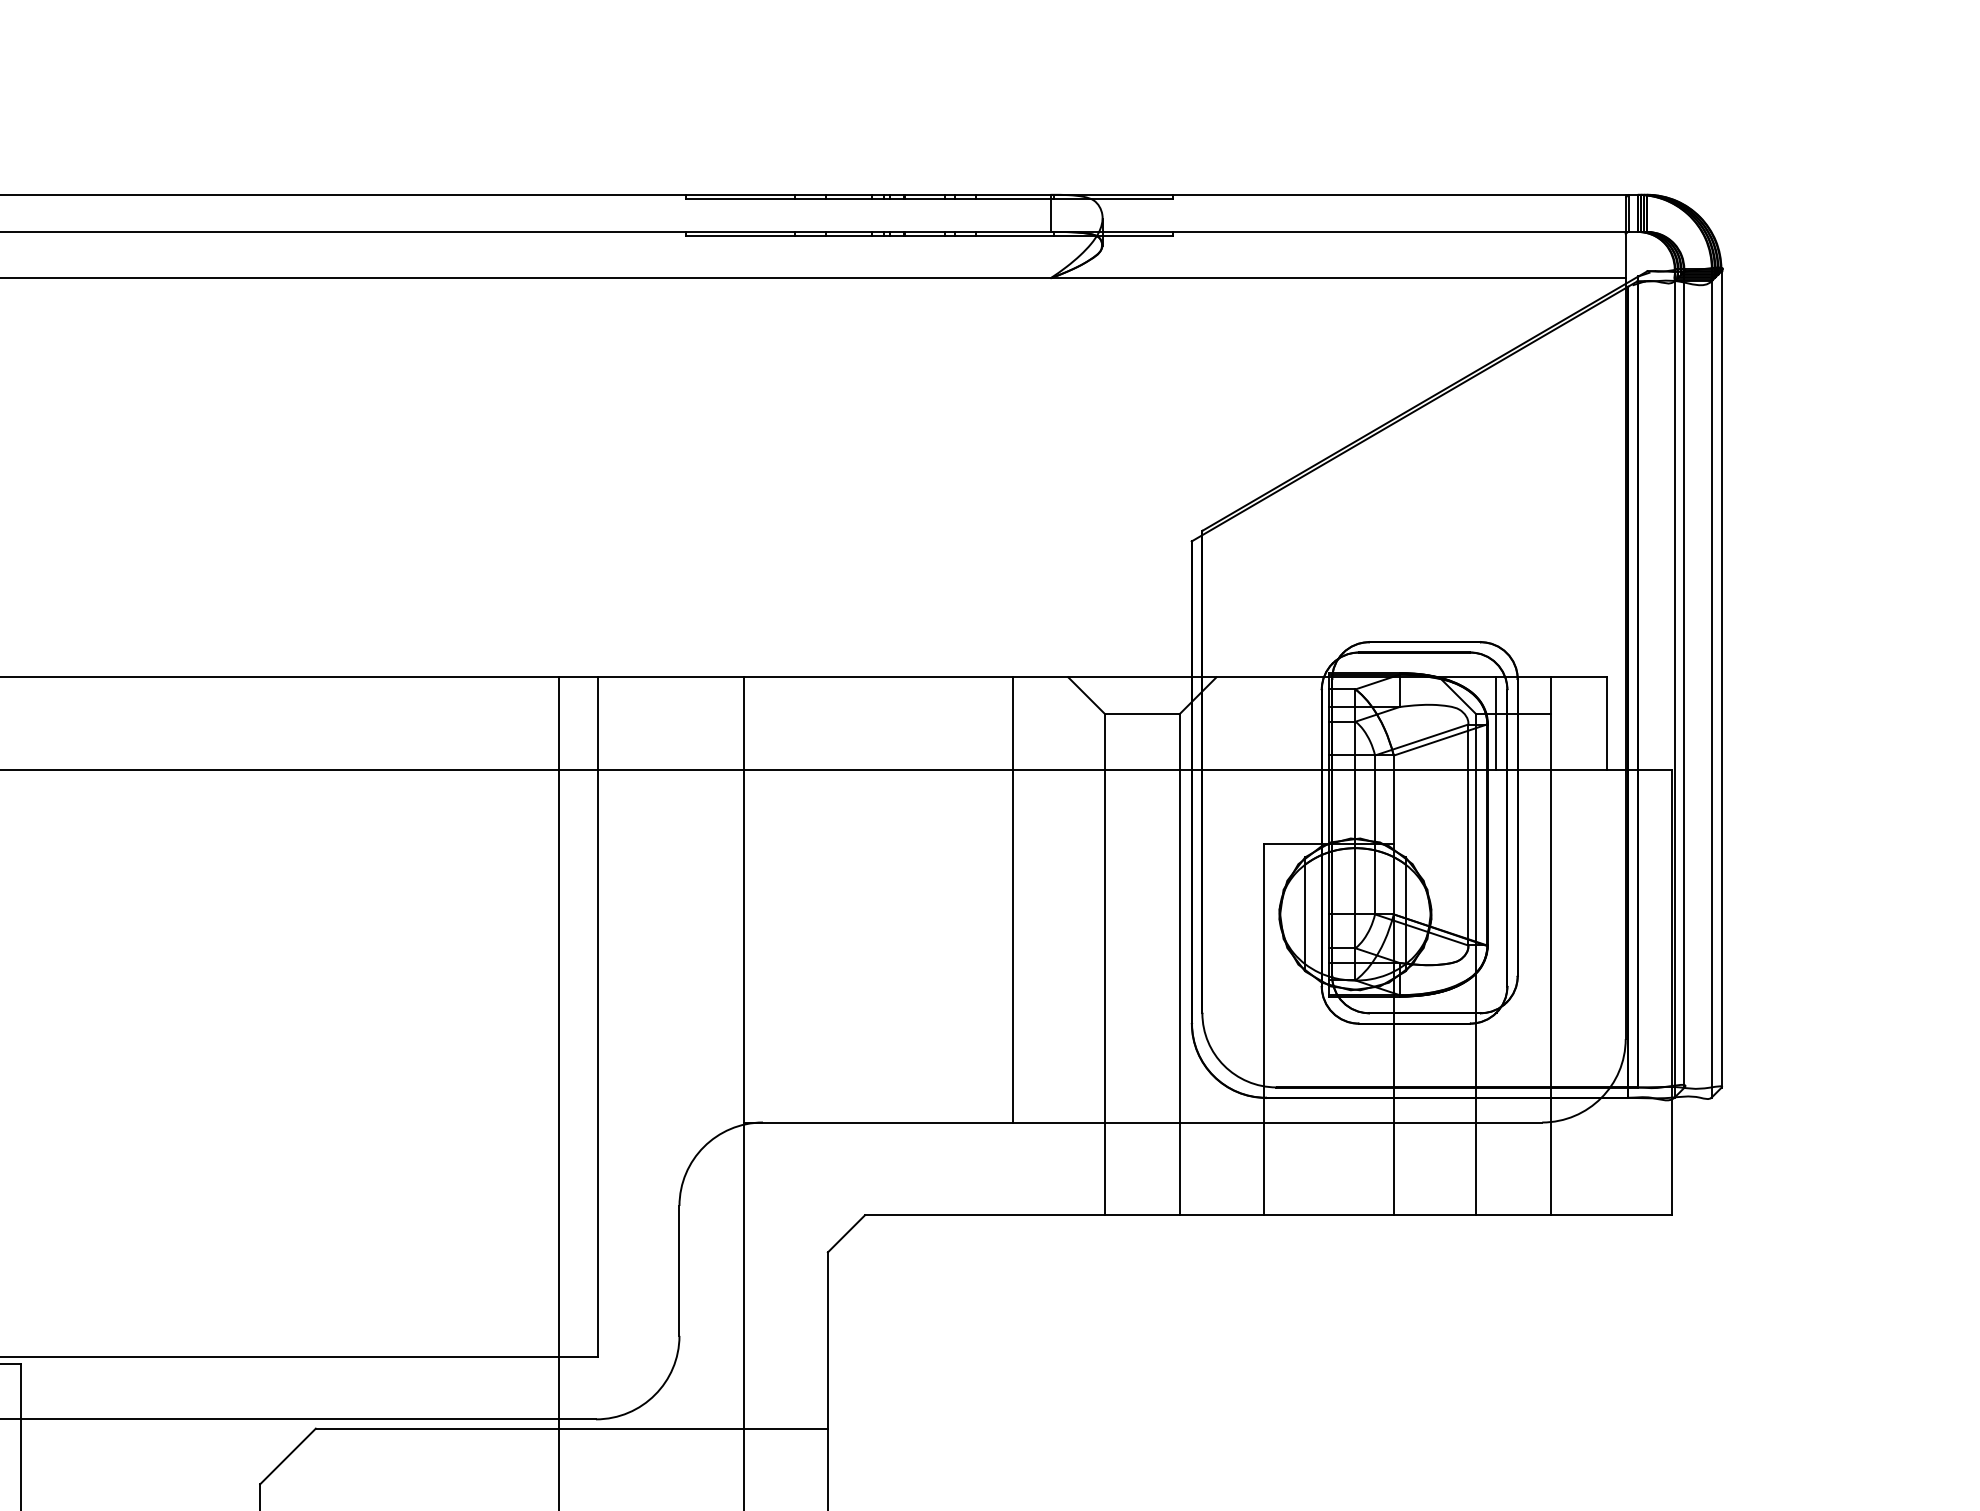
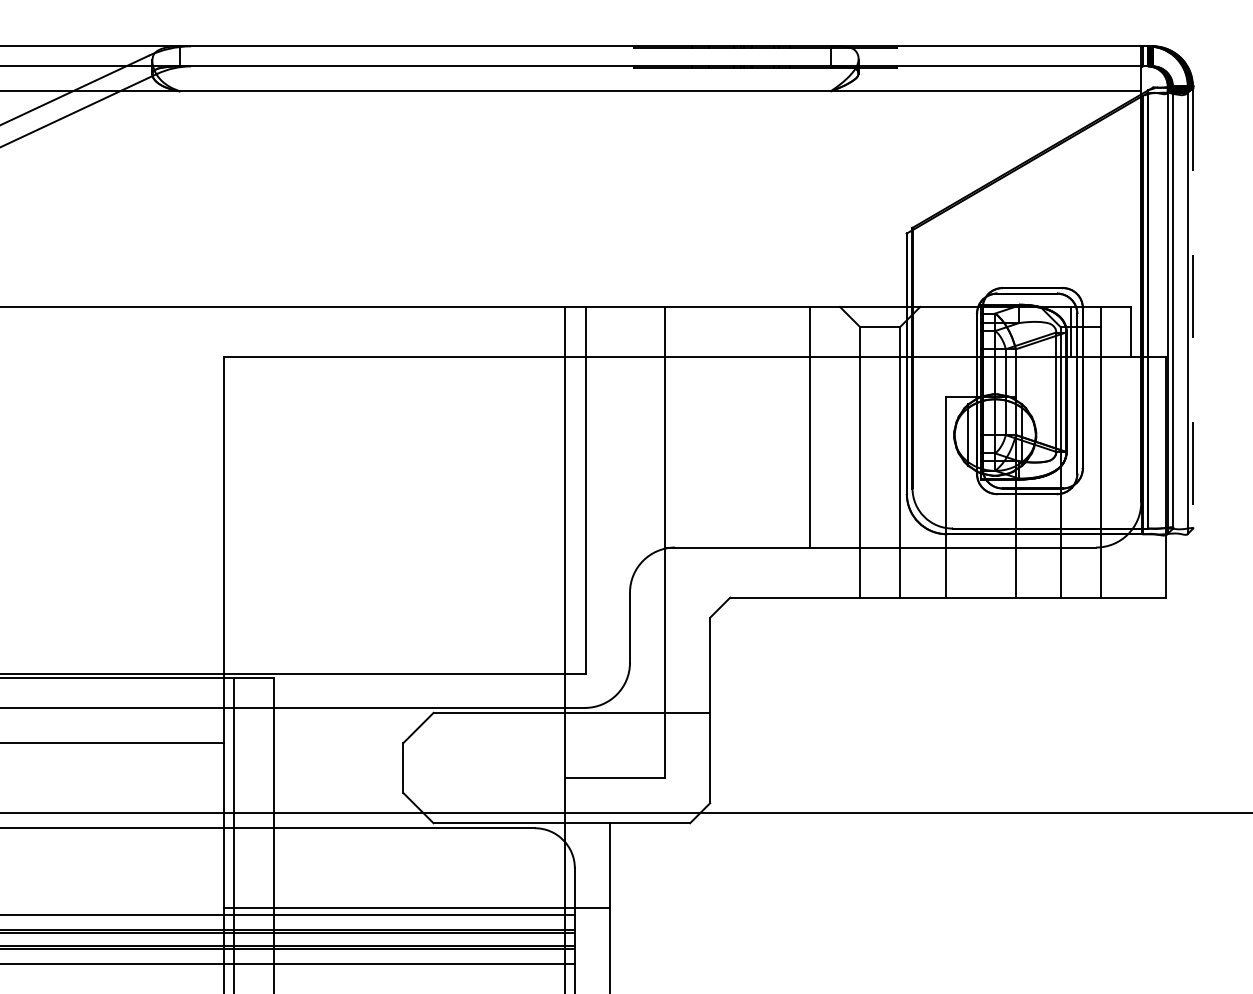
line: (1722, 680) -> (1193, 308), solid -> dashed

